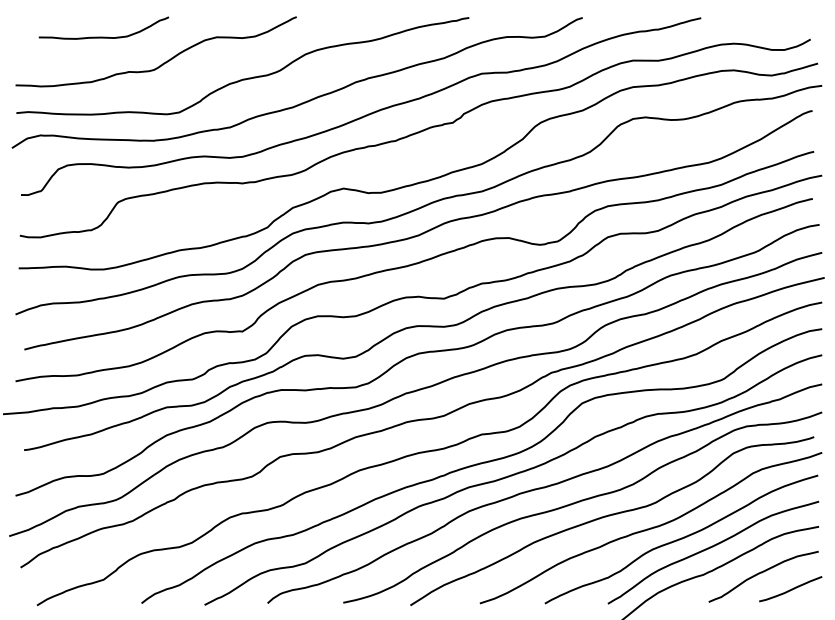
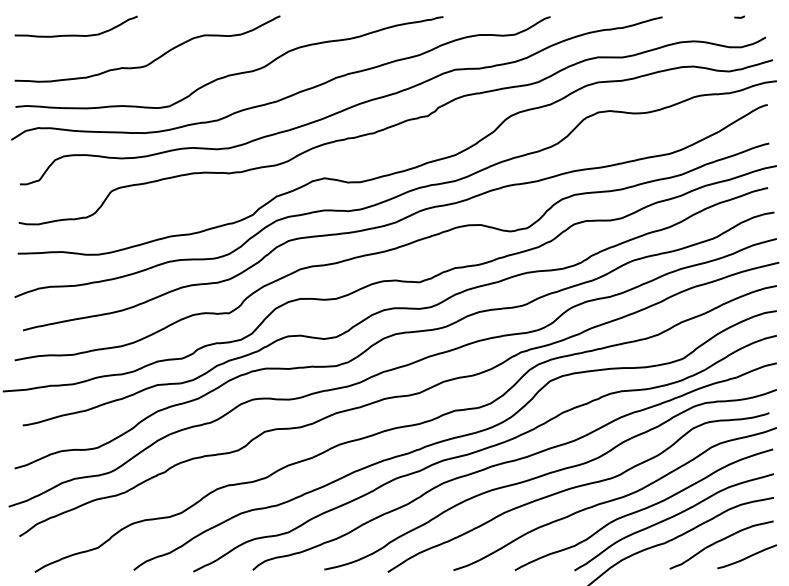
line: (782, 17) -> (739, 16), added
curve: (103, 36) -> (75, 34), moved

